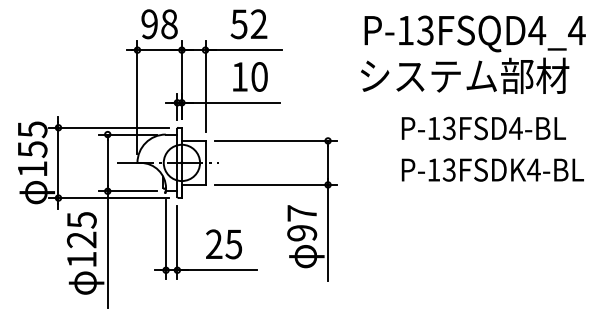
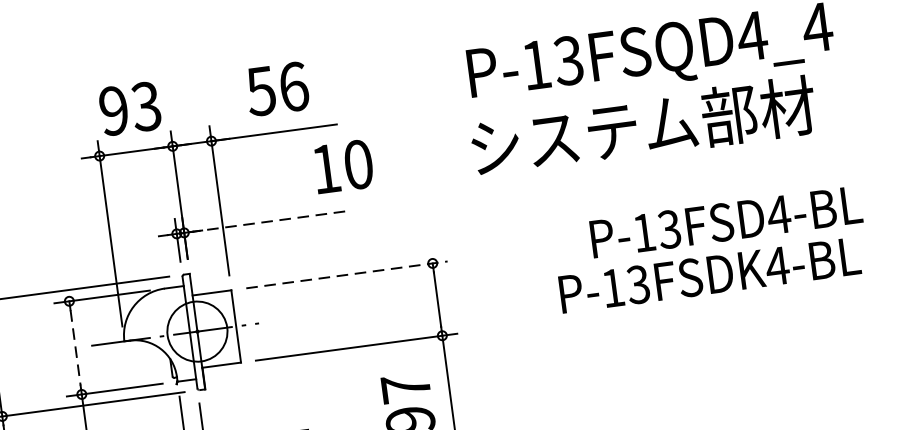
text: (169, 24) -> (146, 106), 98 -> 93
text: (258, 24) -> (292, 87), 52 -> 56
text: (250, 76) -> (343, 165), moved
line: (230, 102) -> (264, 221), solid -> dashed
text: (483, 128) -> (725, 221), moved
line: (276, 140) -> (347, 274), solid -> dashed
line: (107, 162) -> (75, 347), solid -> dashed

